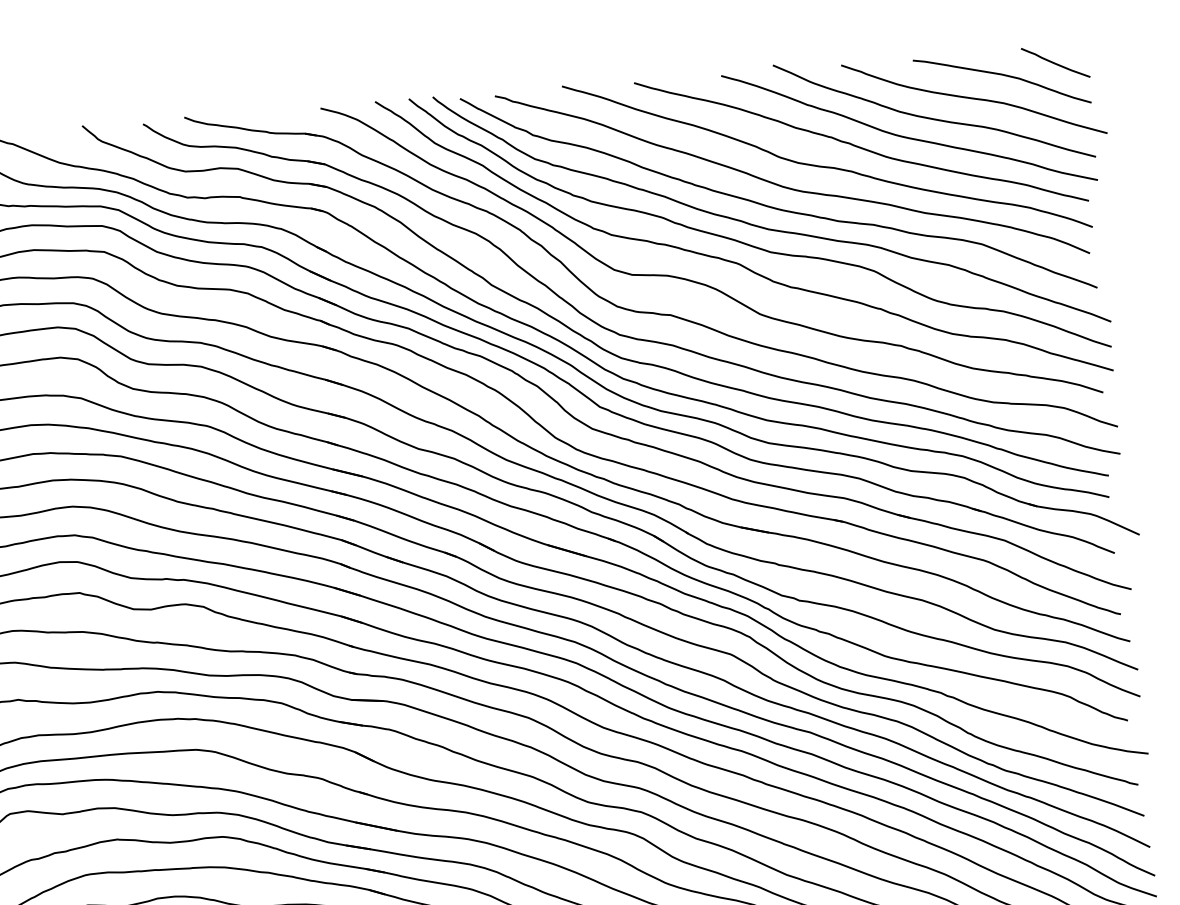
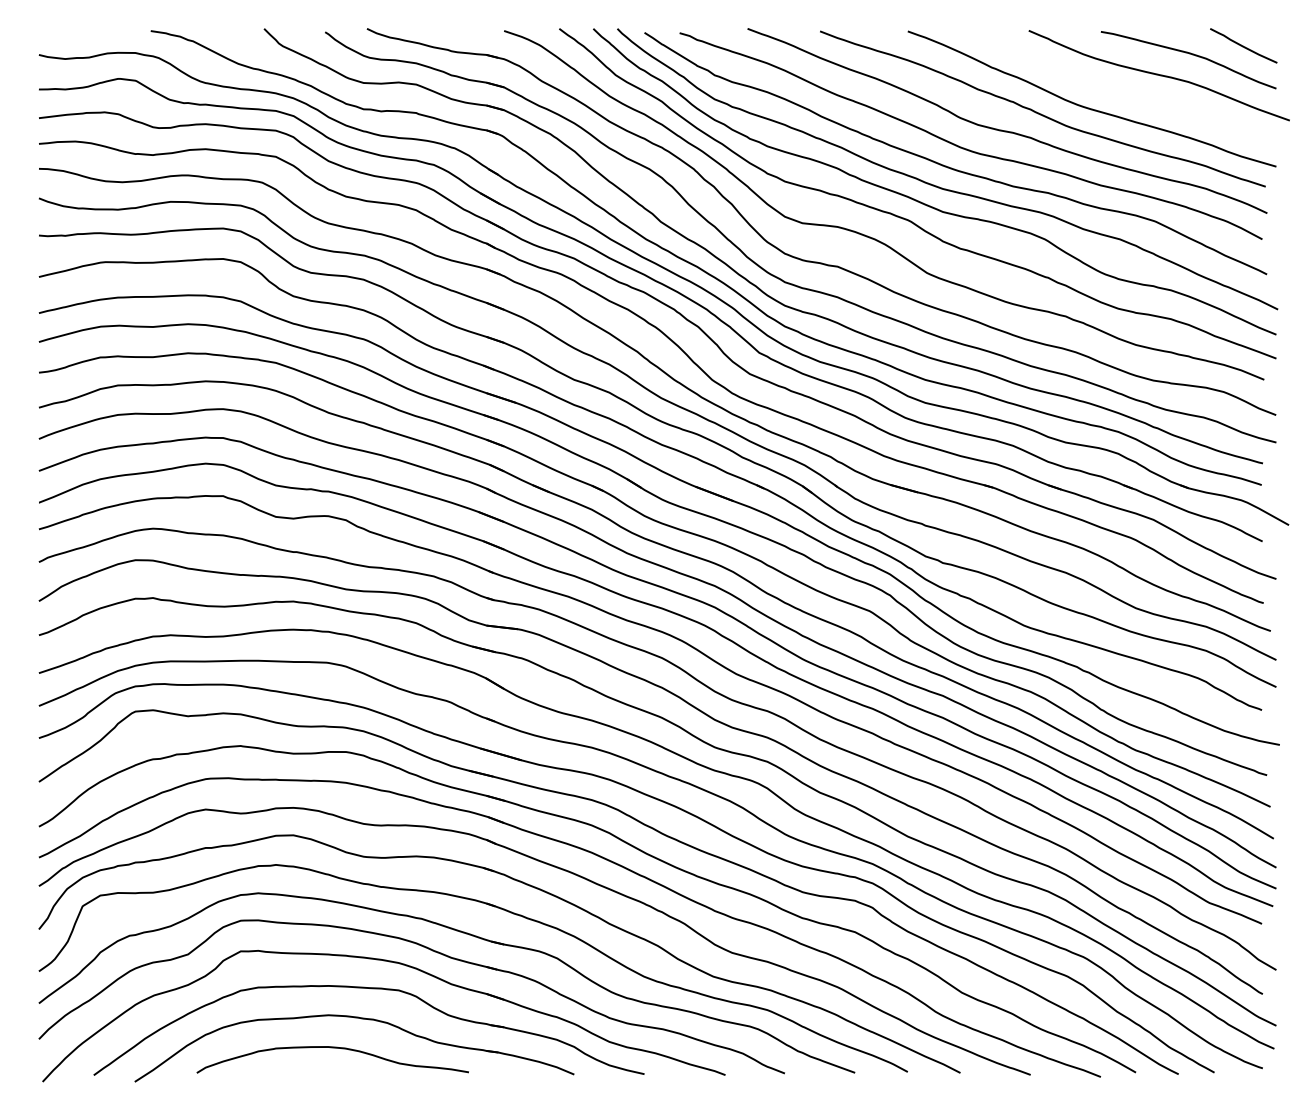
curve: (932, 117) -> (1115, 90), removed

